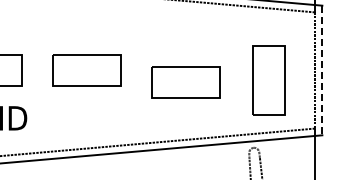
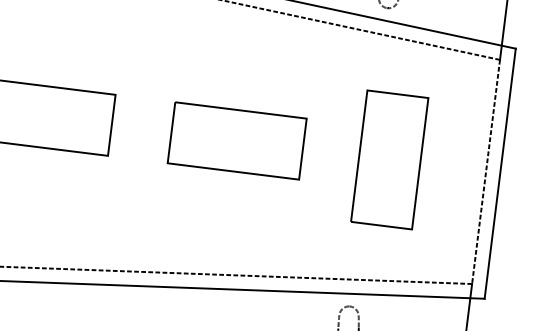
line: (322, 70) -> (500, 173), dashed -> solid
part: (268, 80) -> (388, 159), moved
part: (185, 82) -> (236, 140), moved

